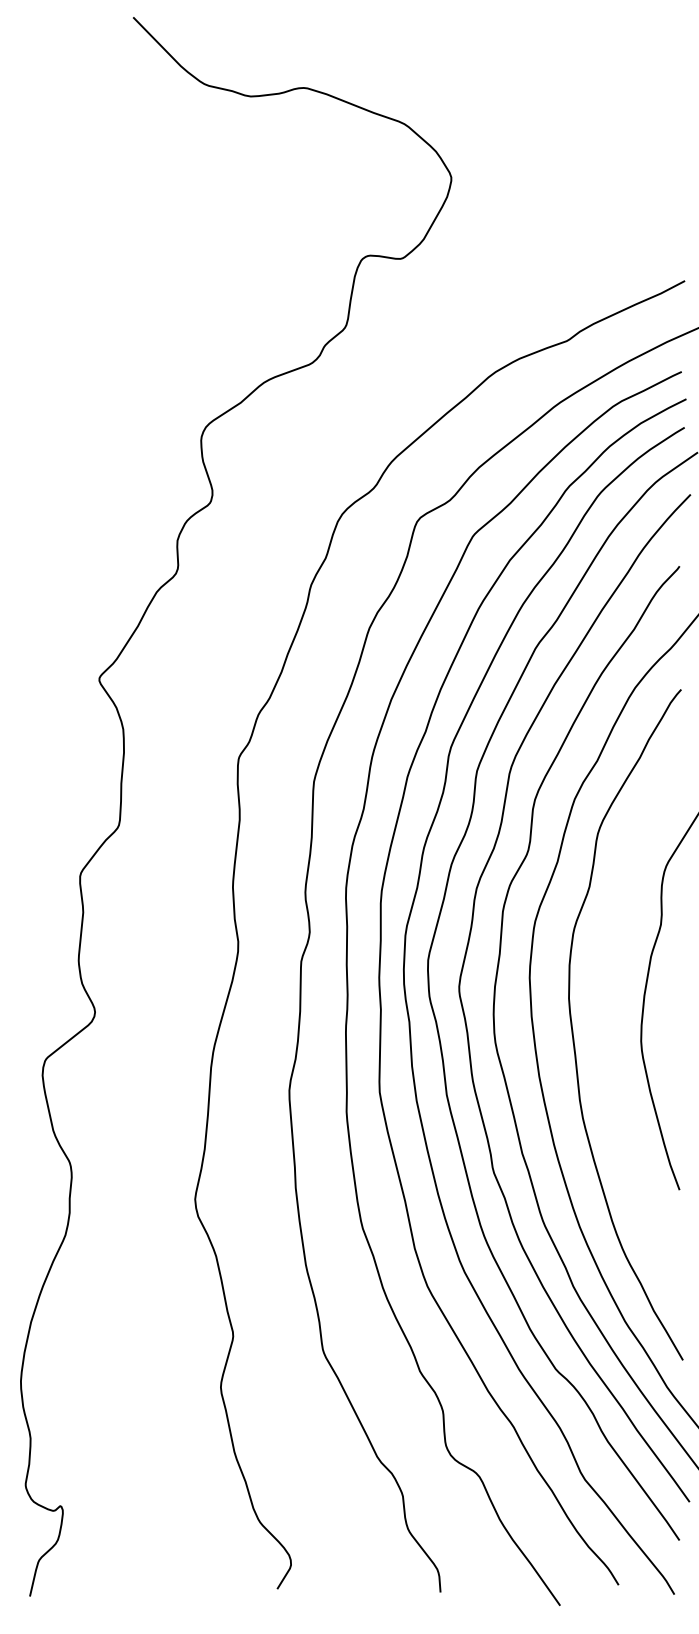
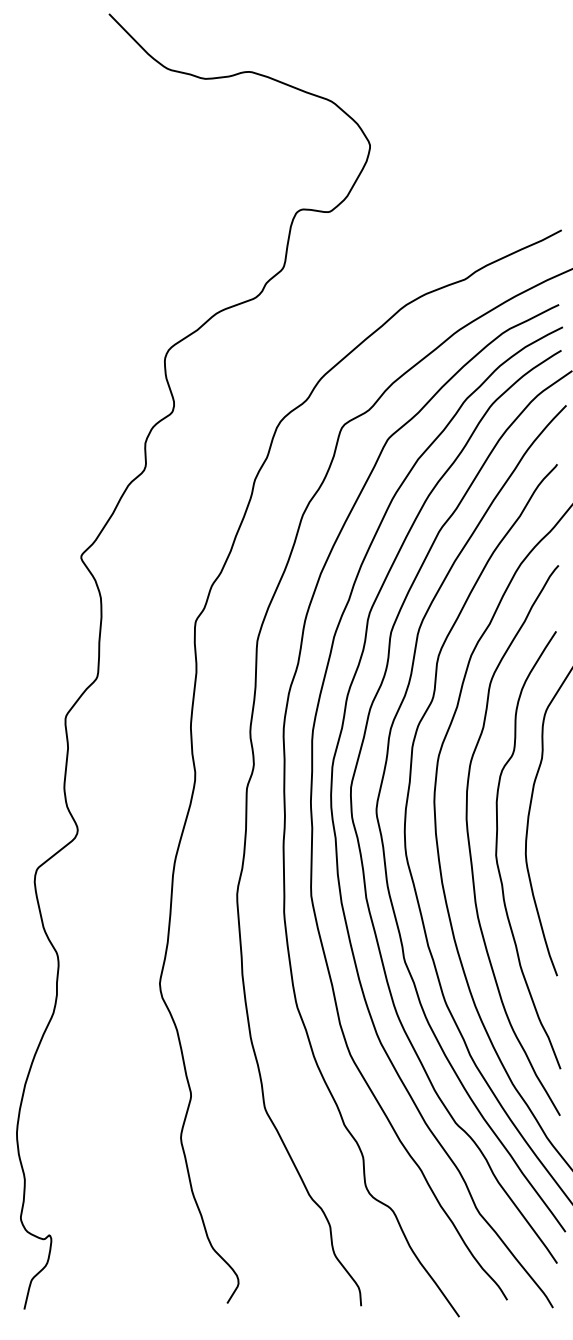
curve: (606, 1036) -> (497, 850), added

